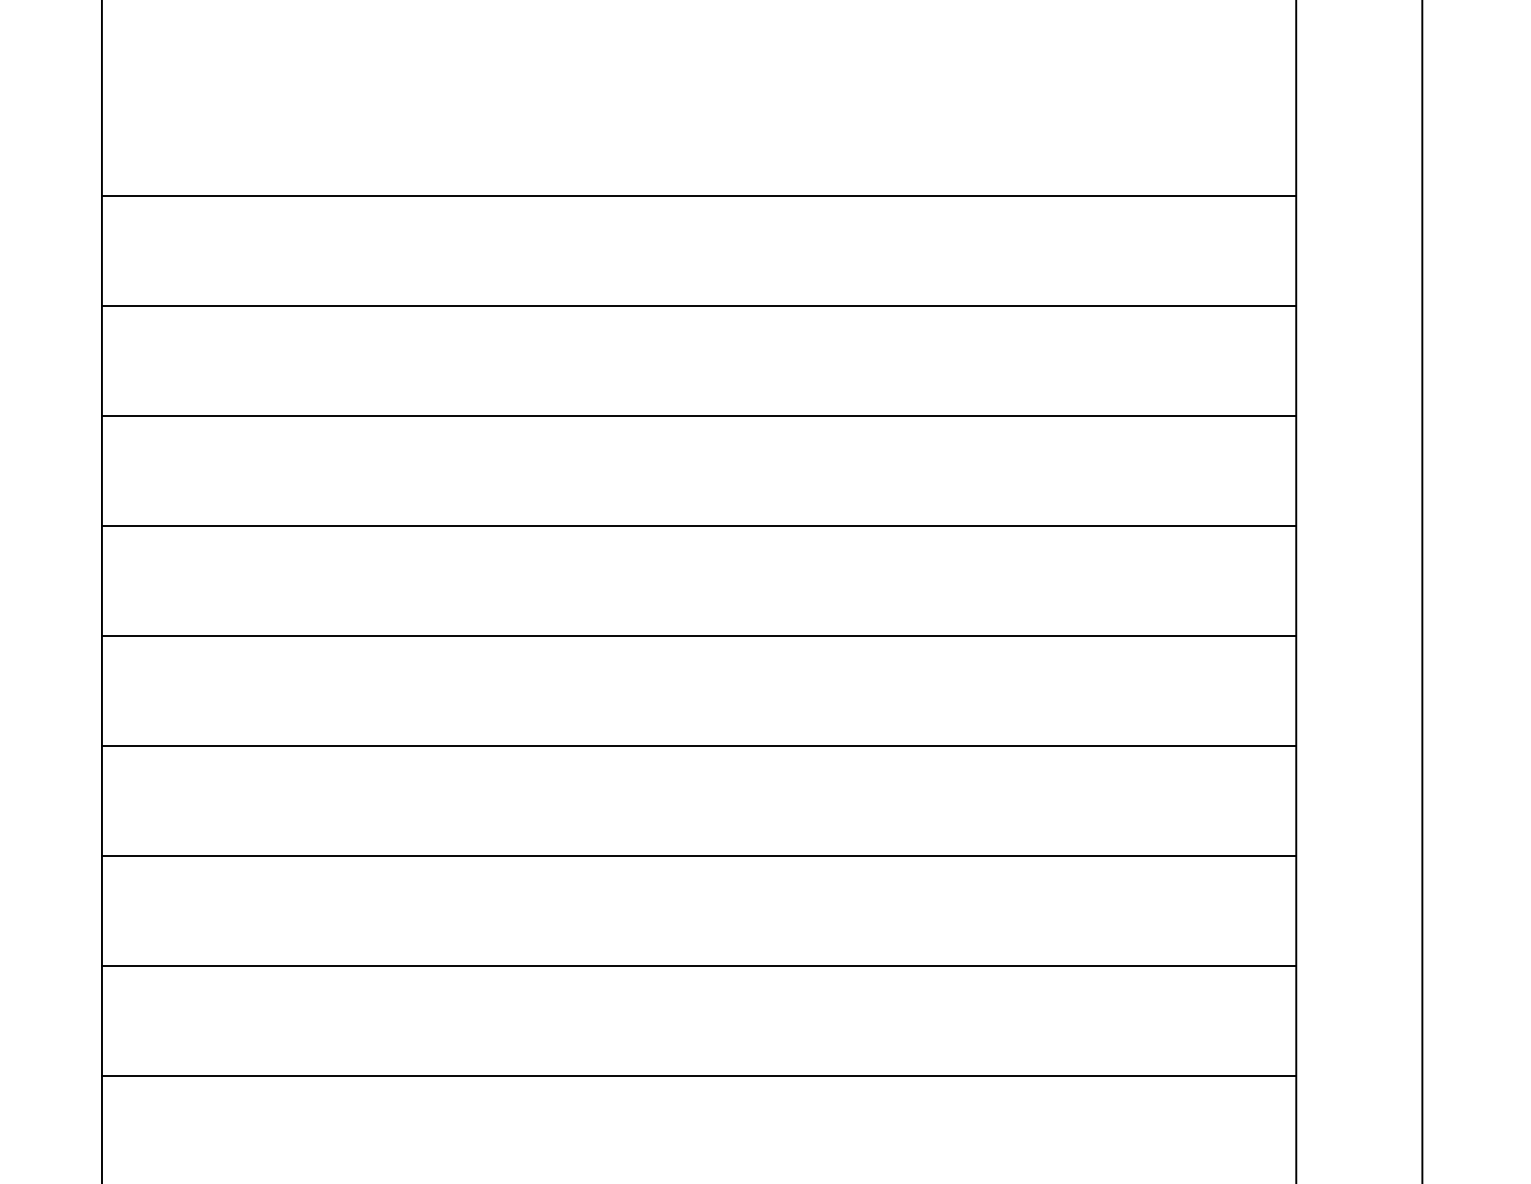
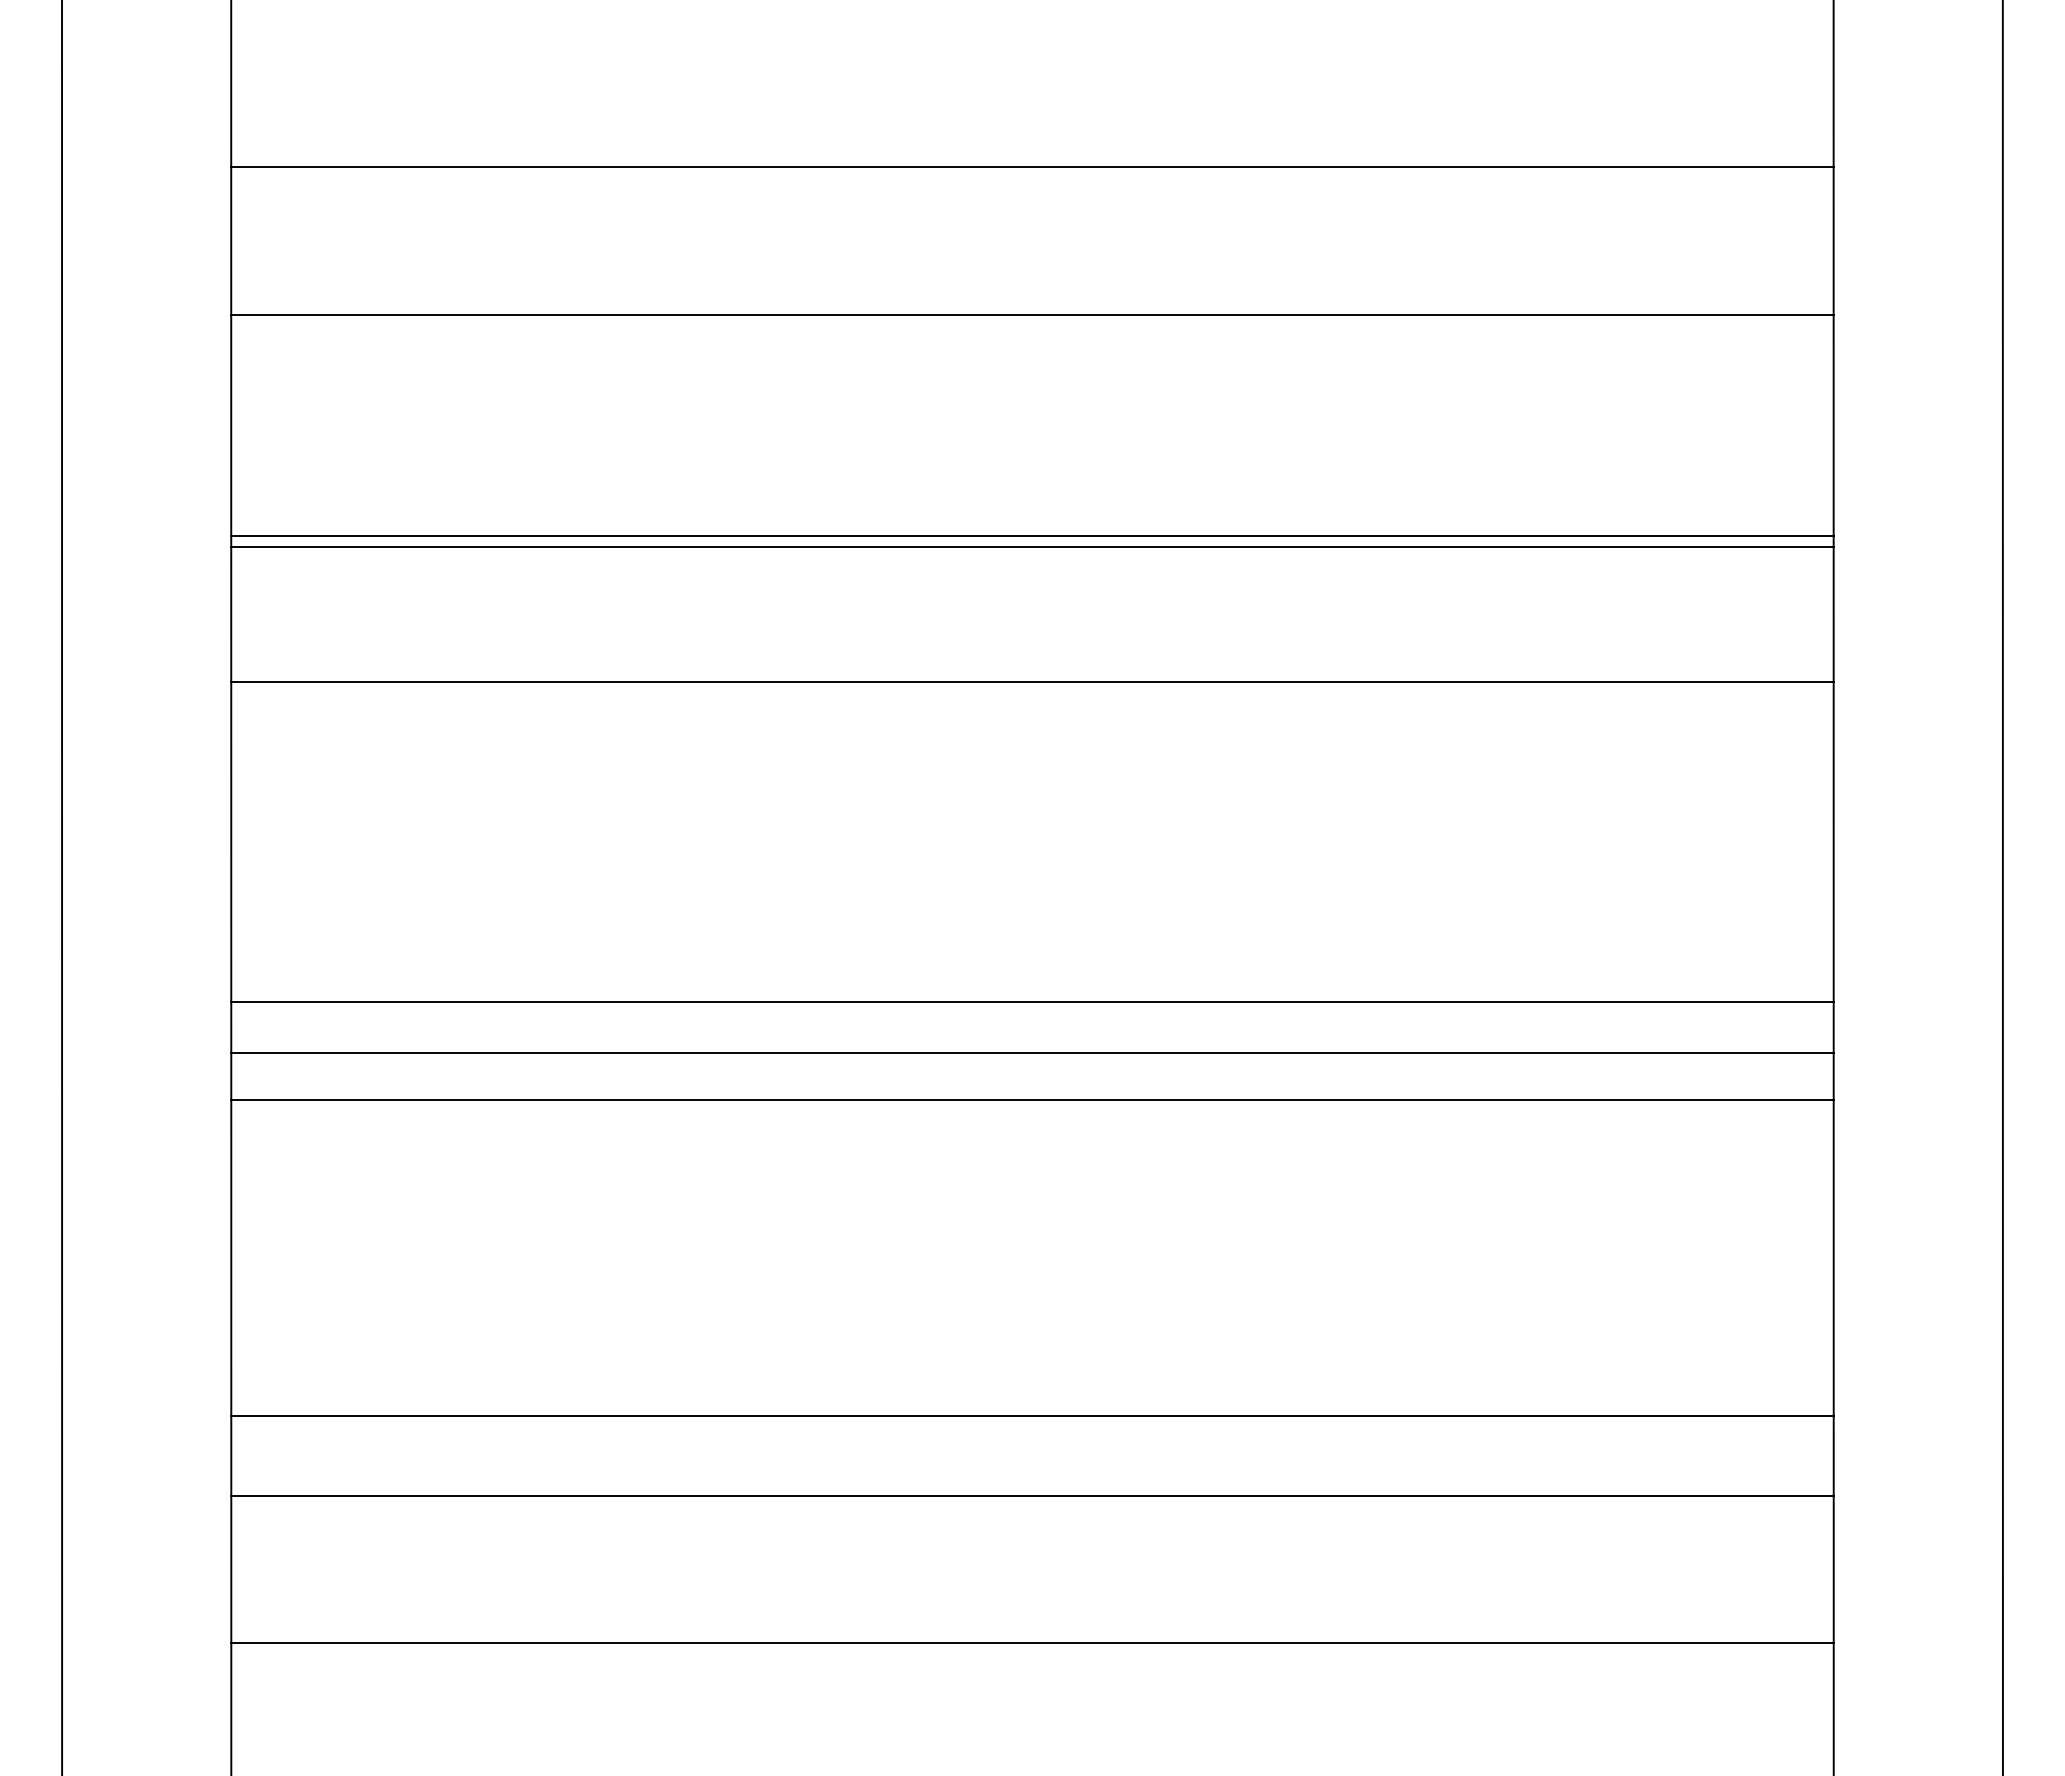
line: (699, 415) -> (1032, 536), moved
line: (699, 526) -> (1032, 547), moved
line: (699, 635) -> (1032, 681), moved
line: (699, 745) -> (1032, 1002), moved
line: (699, 965) -> (1032, 1099), moved
line: (699, 1076) -> (1032, 1416), moved

